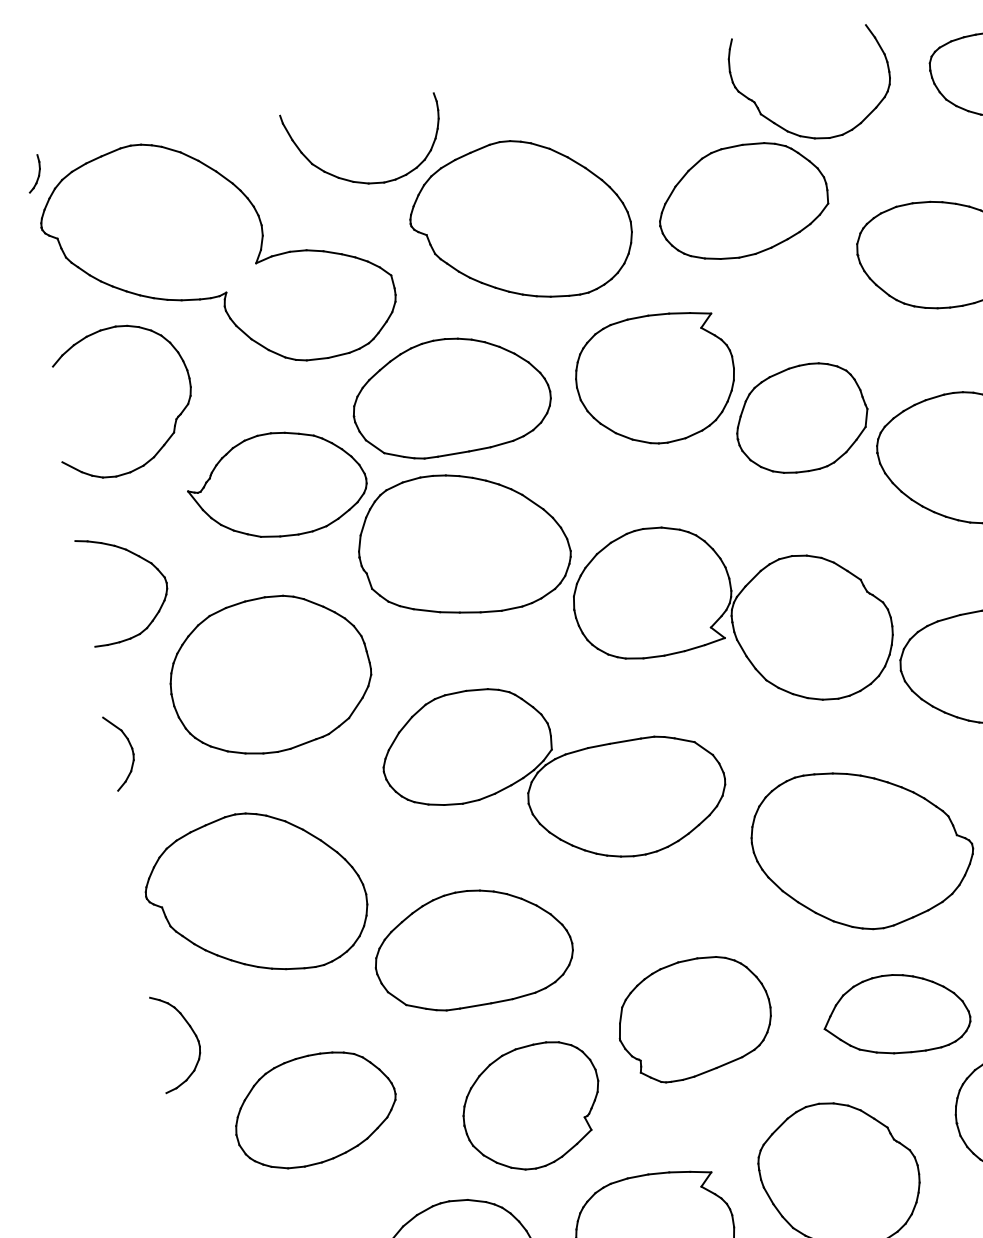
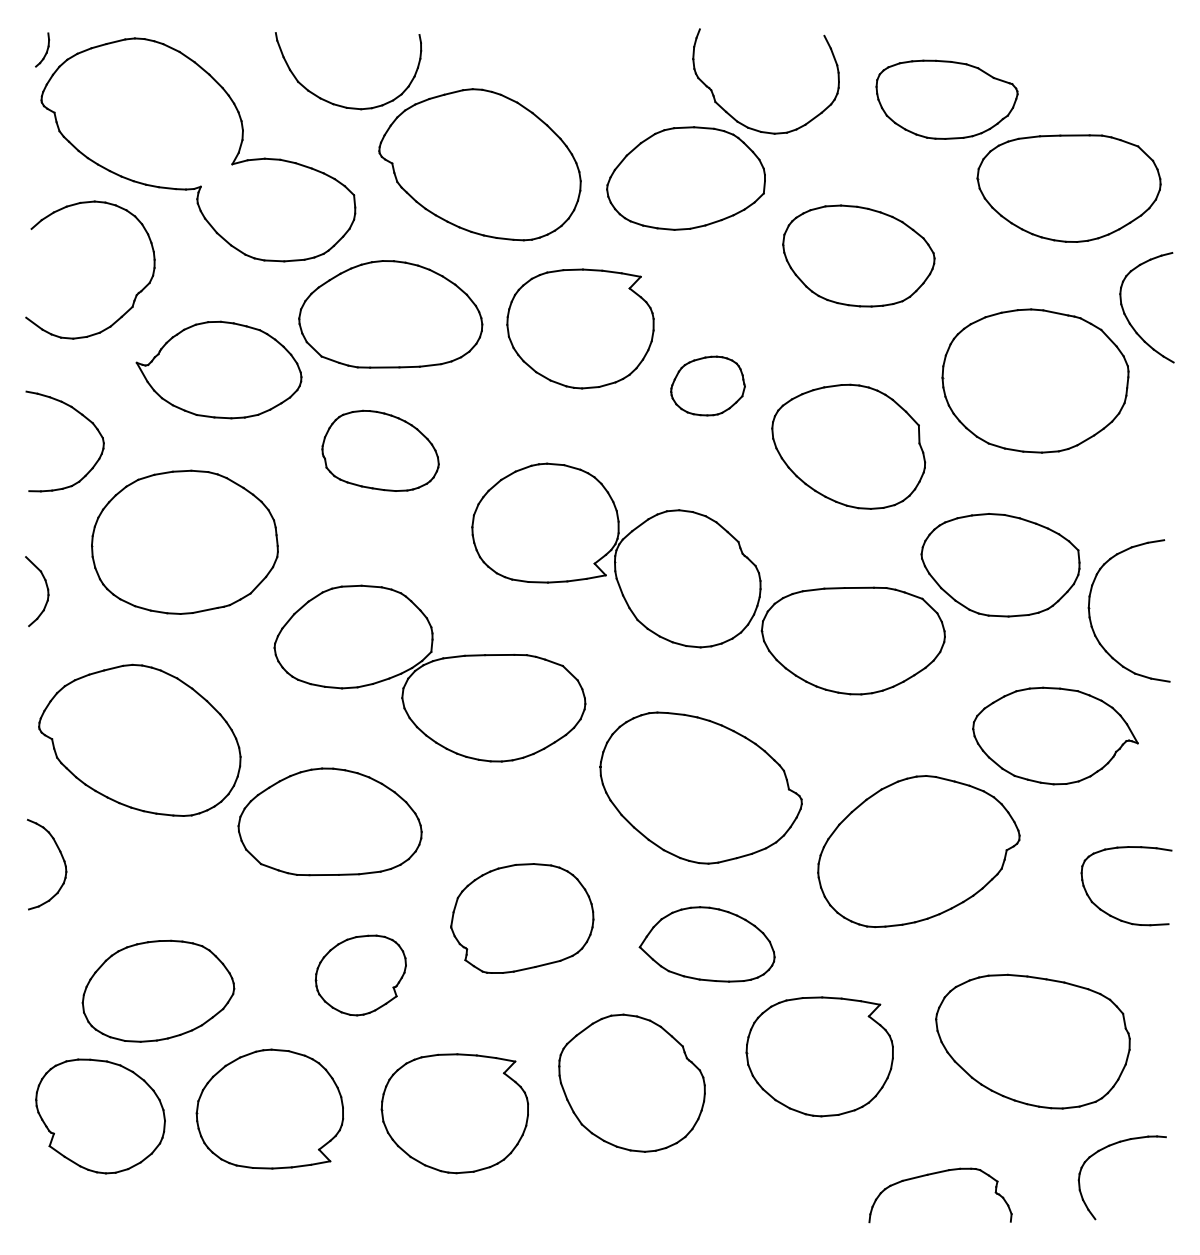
part: (800, 418) -> (707, 385), size x0.6
part: (463, 543) -> (380, 450), size x0.6
part: (531, 1106) -> (360, 975), size x0.7
part: (315, 1108) -> (158, 990), moved

